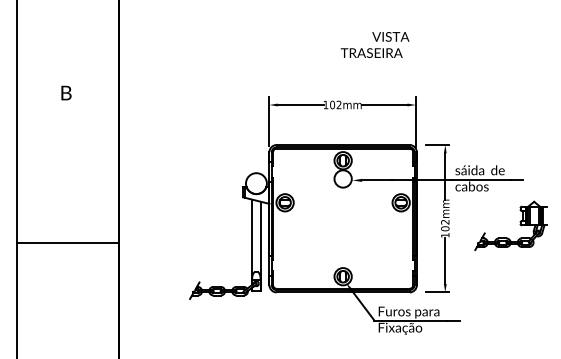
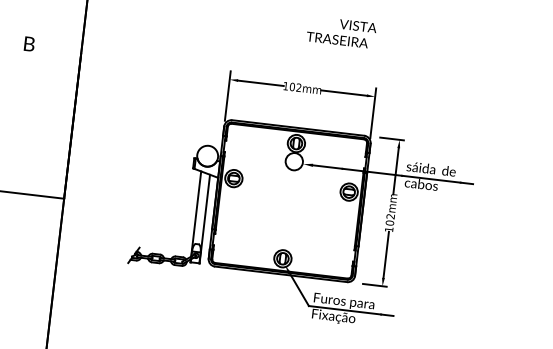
part: (519, 224) -> (464, 227), removed

